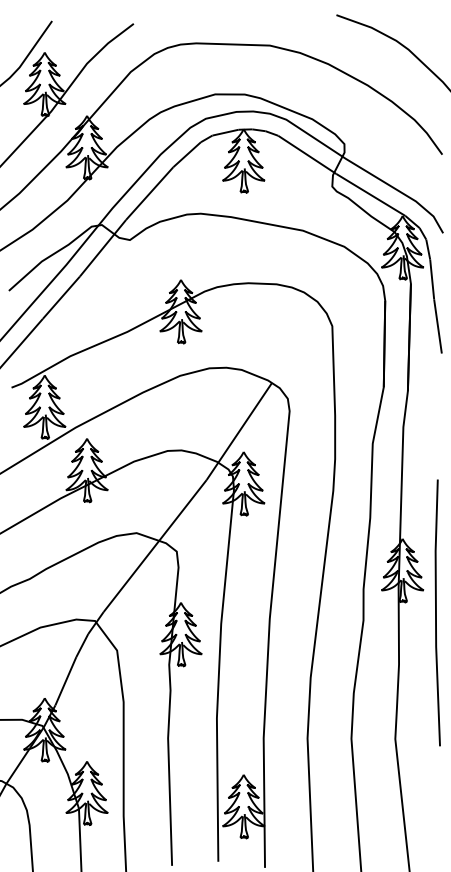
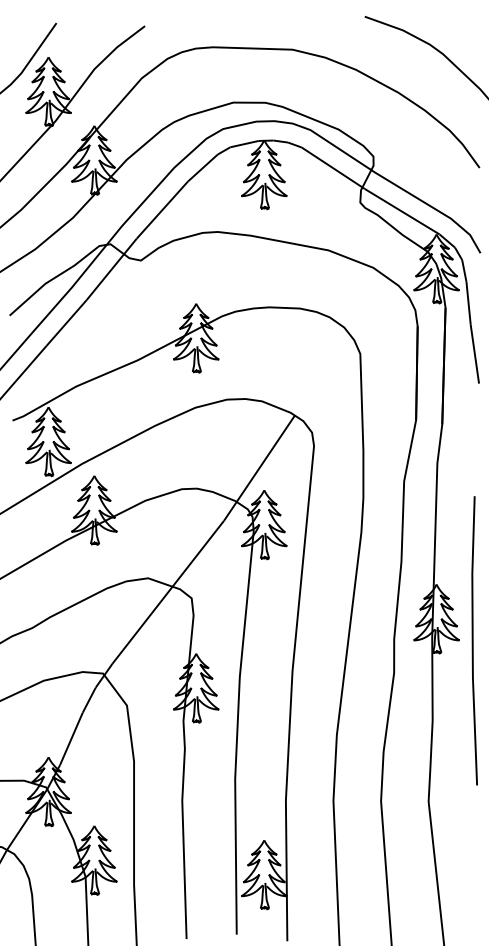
line: (436, 612) -> (473, 640), moved

